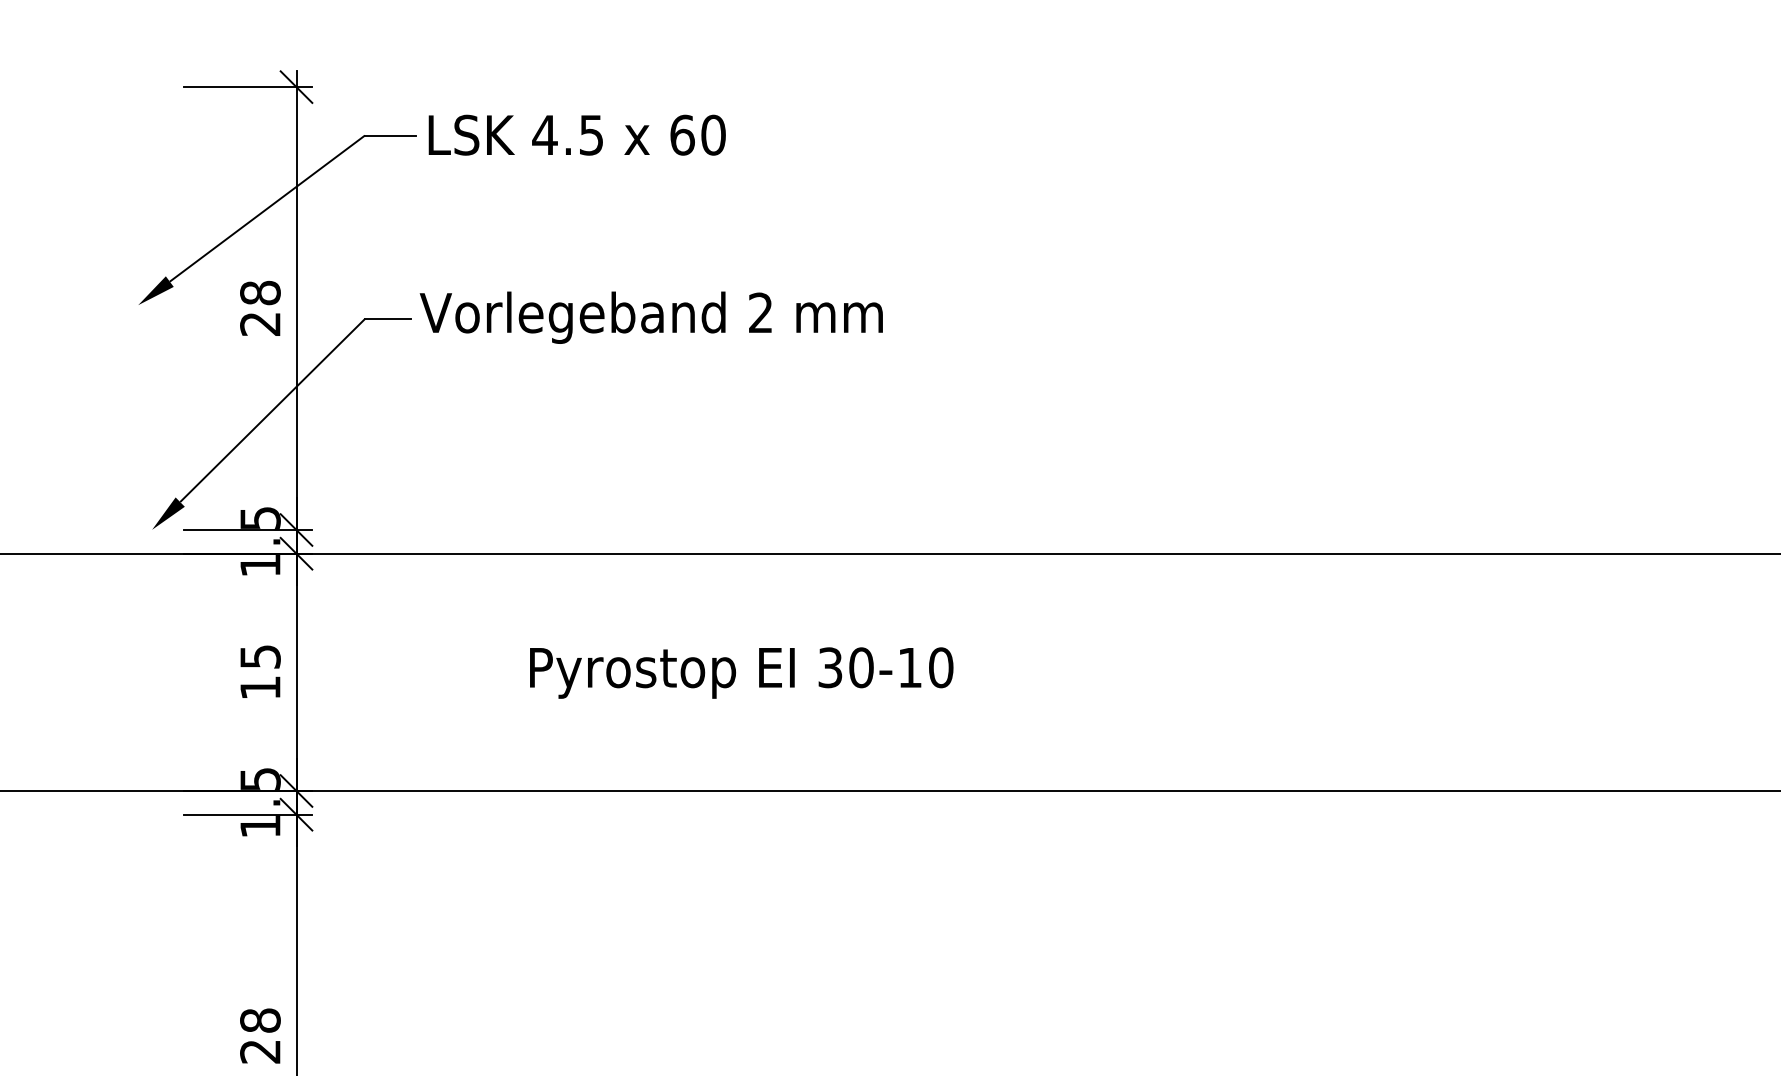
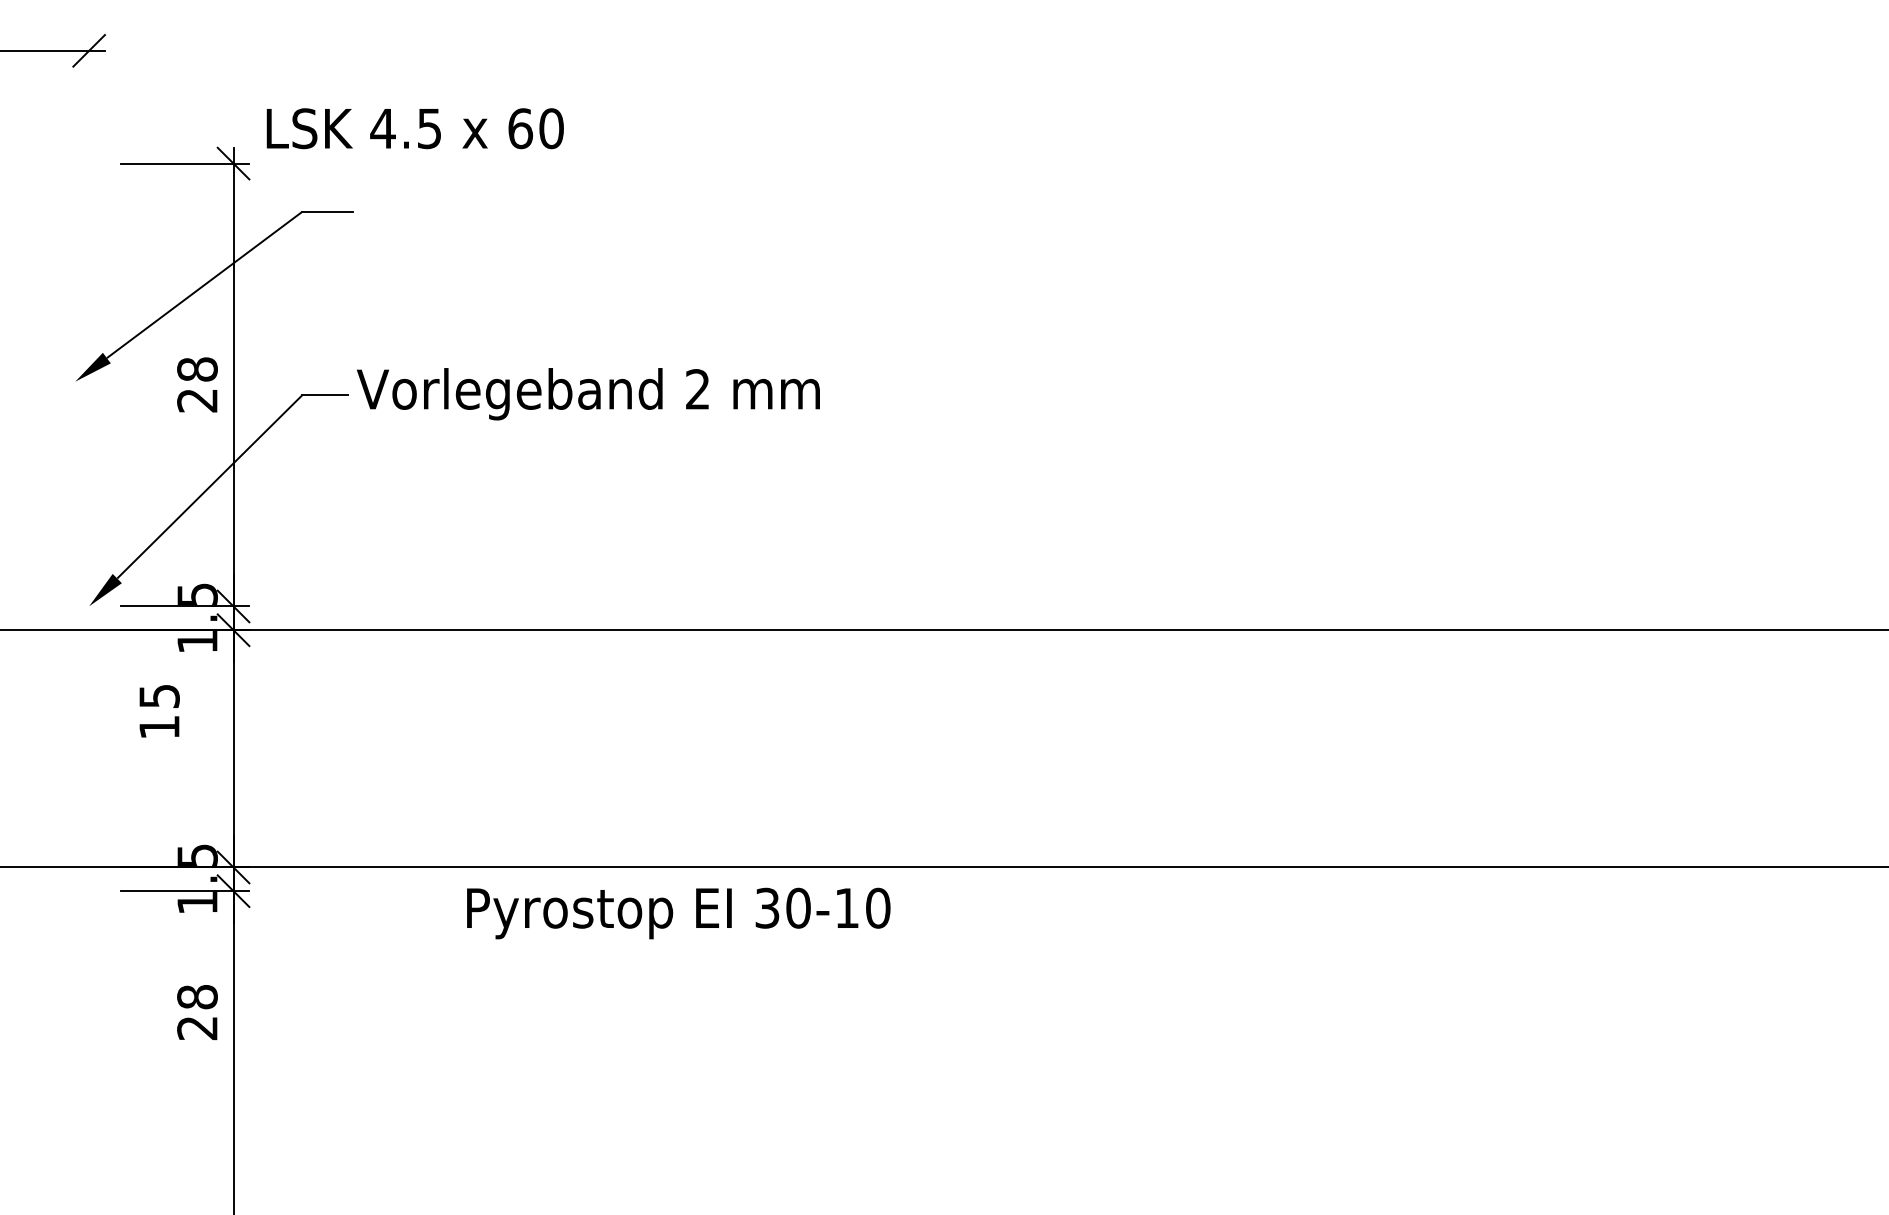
text: (576, 135) -> (414, 128), moved
text: (260, 672) -> (159, 711), moved
text: (741, 673) -> (678, 913), moved
text: (260, 1036) -> (197, 1012), moved

